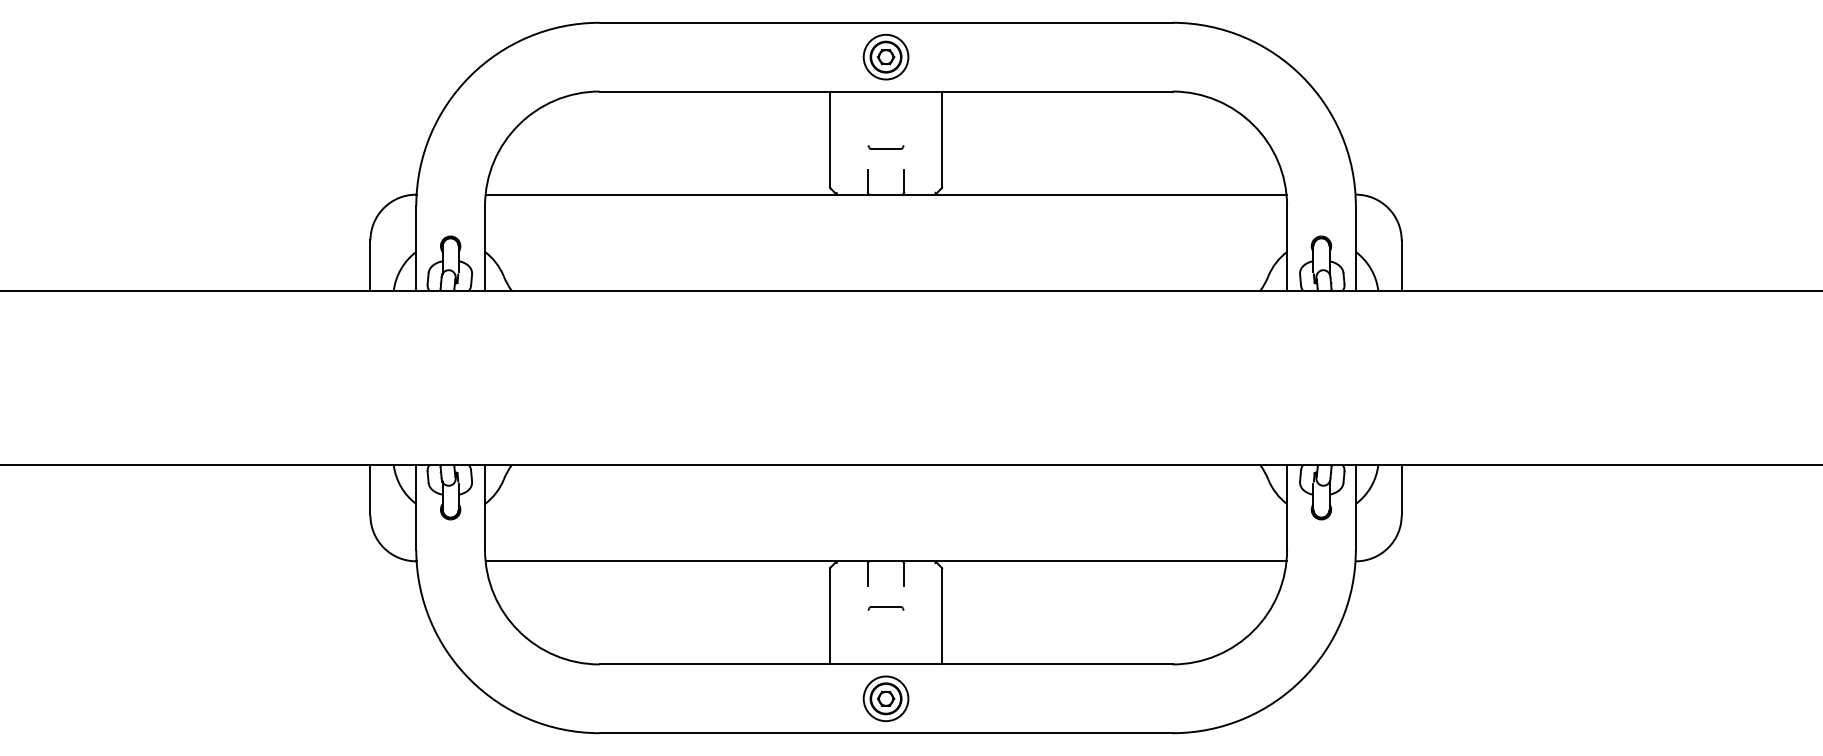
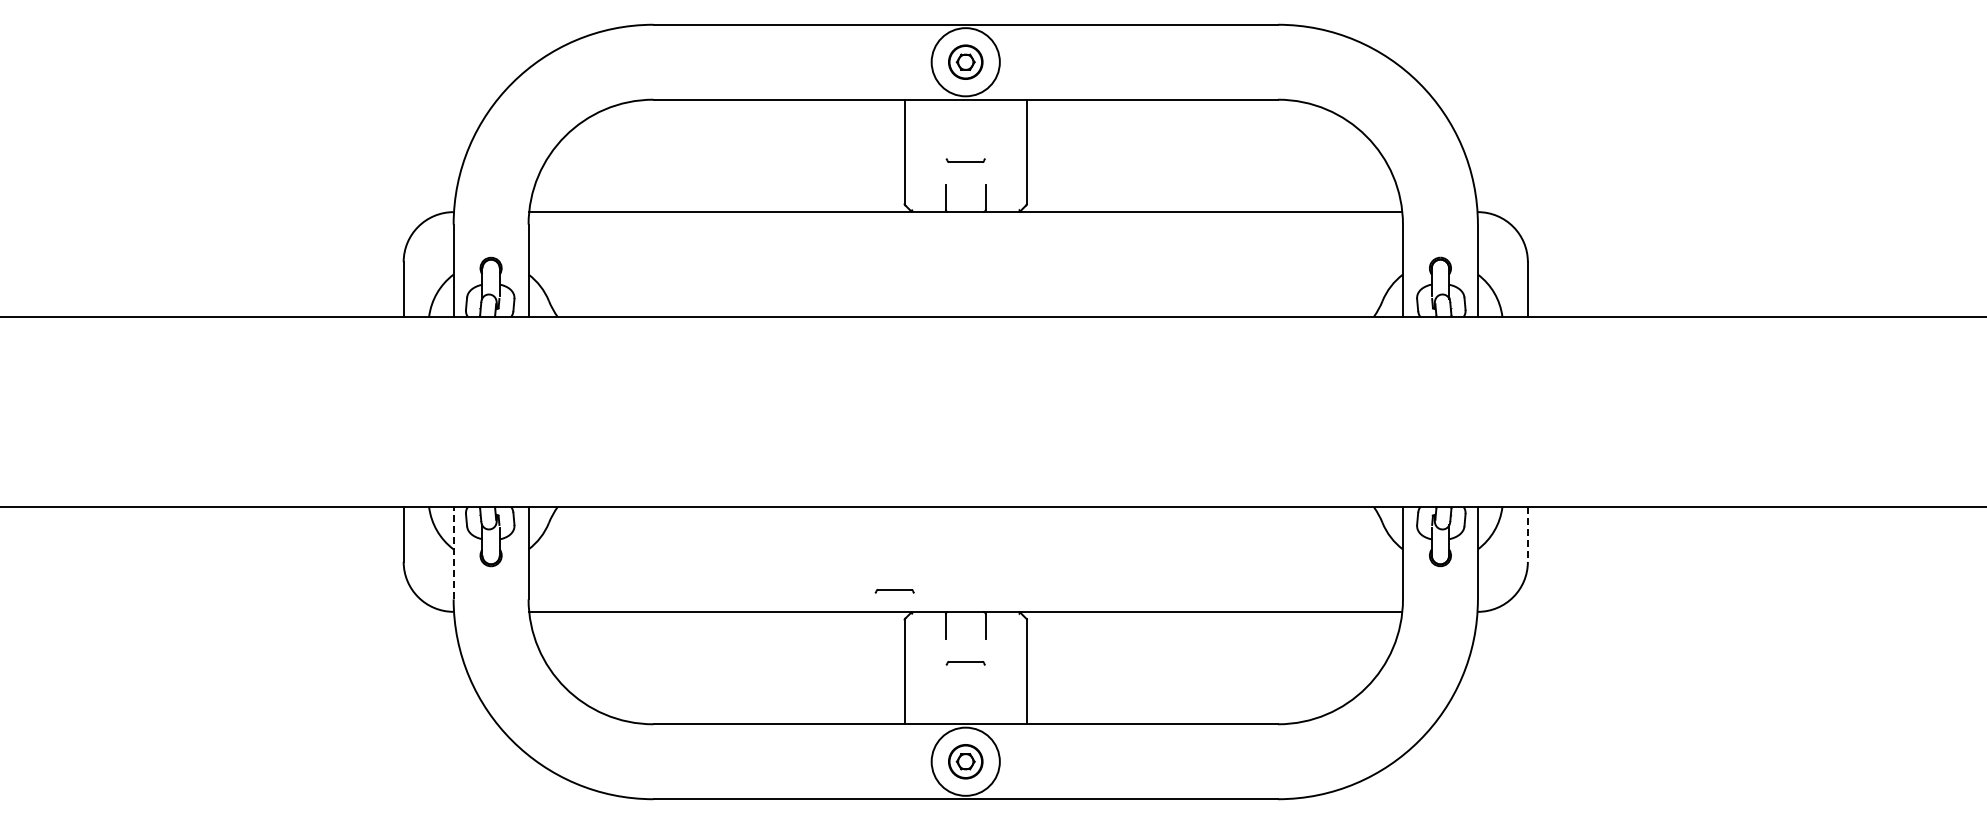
circle: (885, 56) -> (965, 61), size x1.4
line: (1401, 490) -> (1527, 534), solid -> dashed
line: (416, 506) -> (453, 552), solid -> dashed
part: (820, 542) -> (894, 591), added
circle: (885, 698) -> (965, 761), size x1.4

